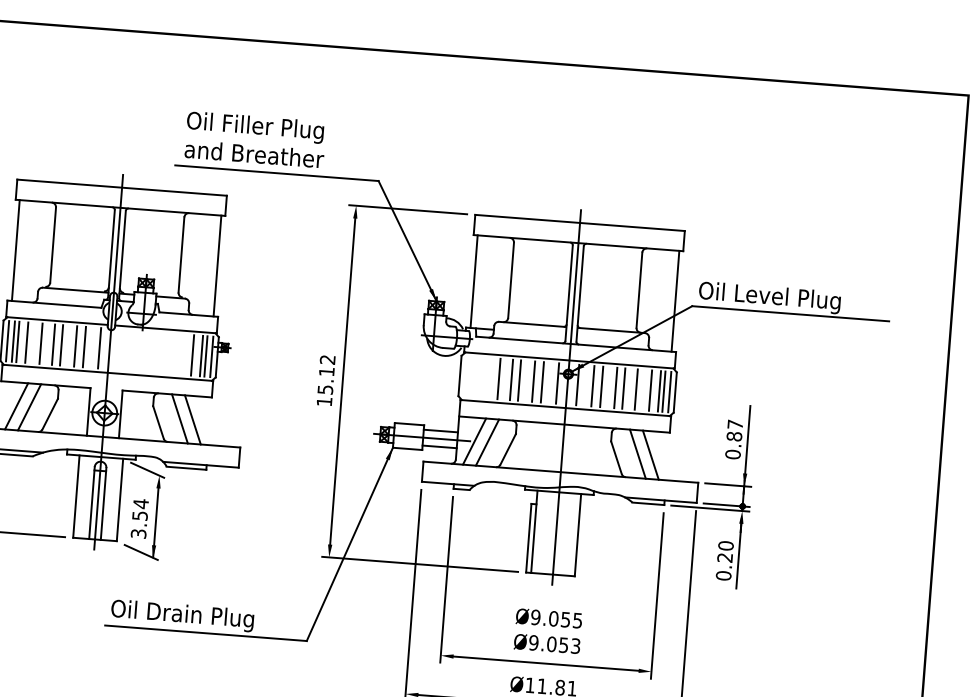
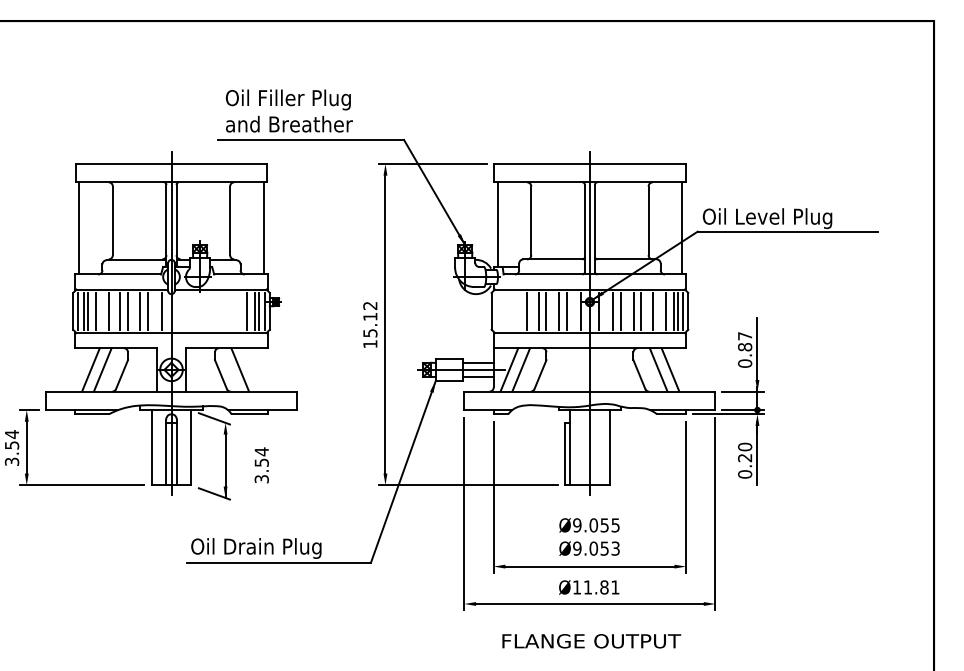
line: (192, 419) -> (251, 369), removed
text: (139, 518) -> (261, 465), moved

